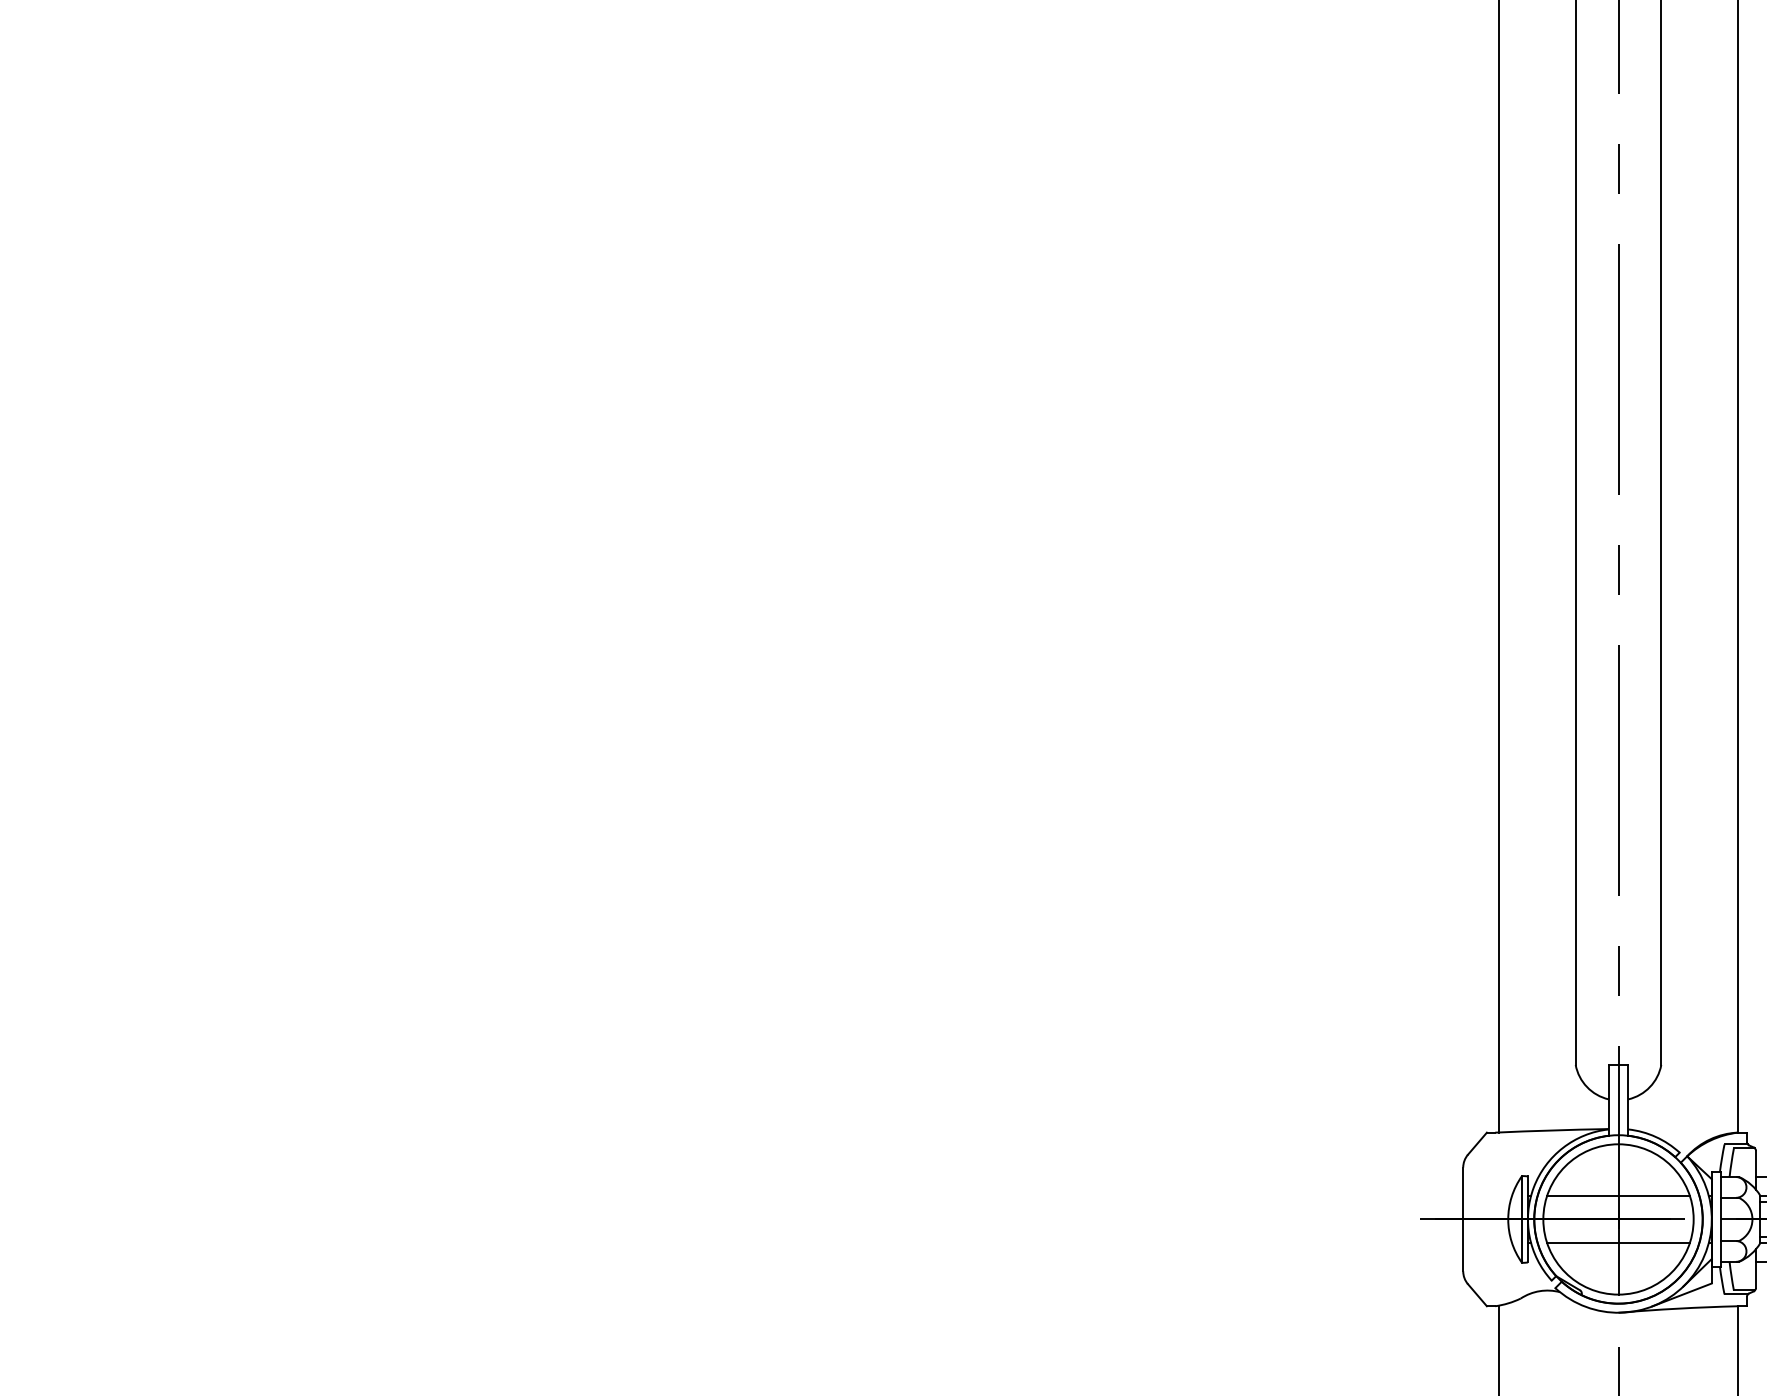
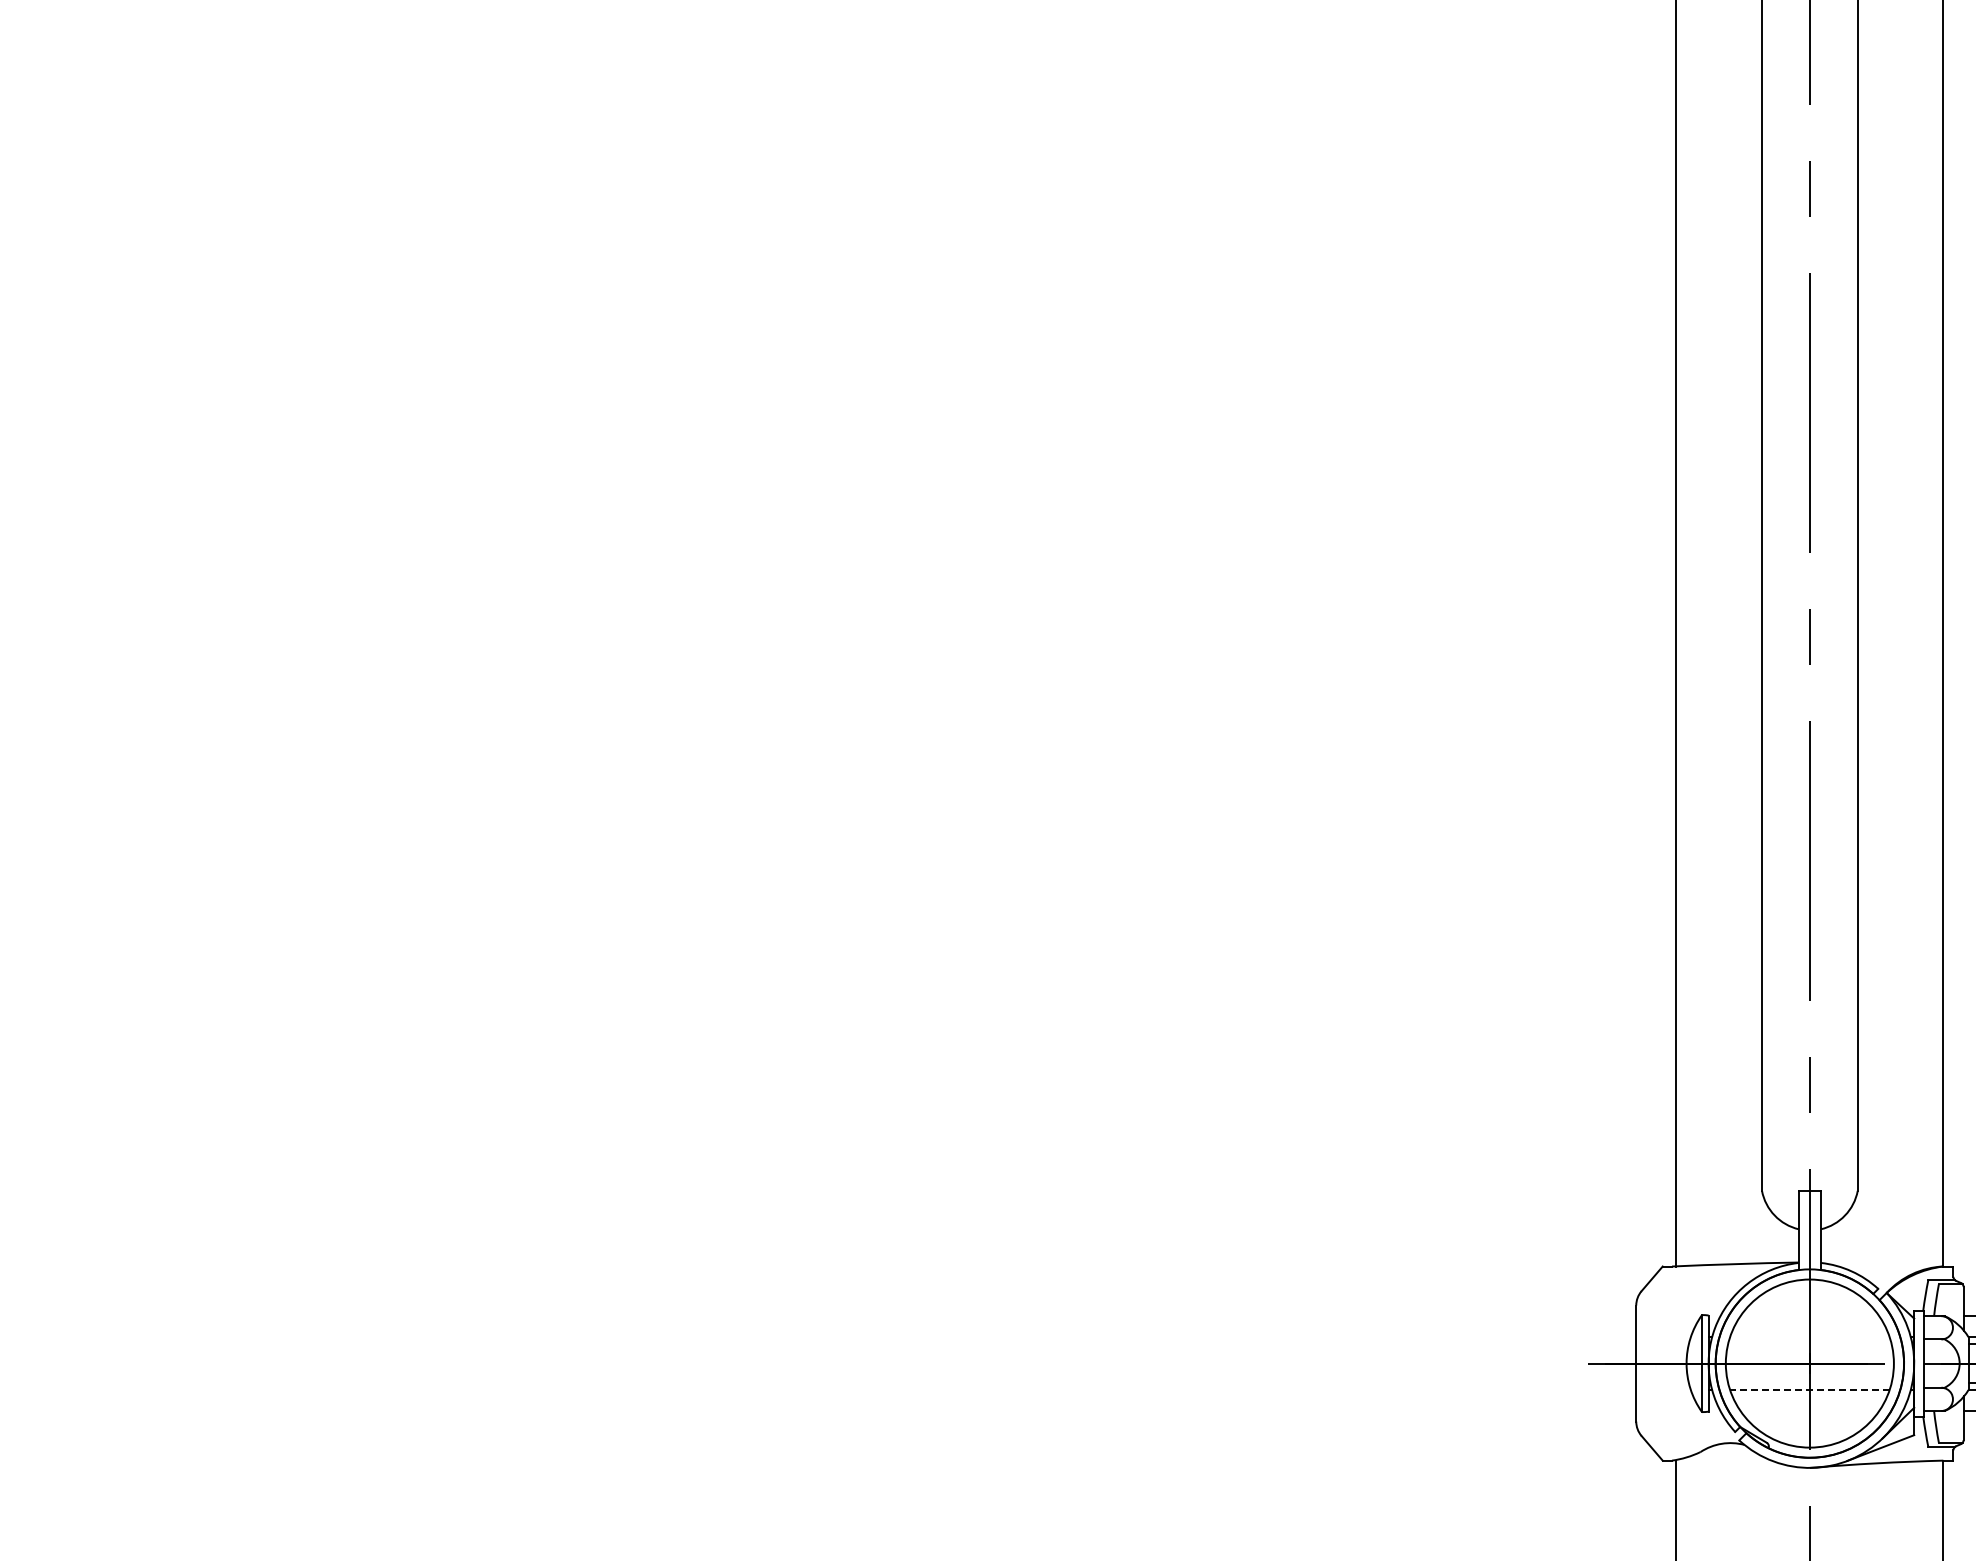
line: (1618, 1196) -> (1809, 1337), removed
line: (1618, 1243) -> (1809, 1390), solid -> dashed

